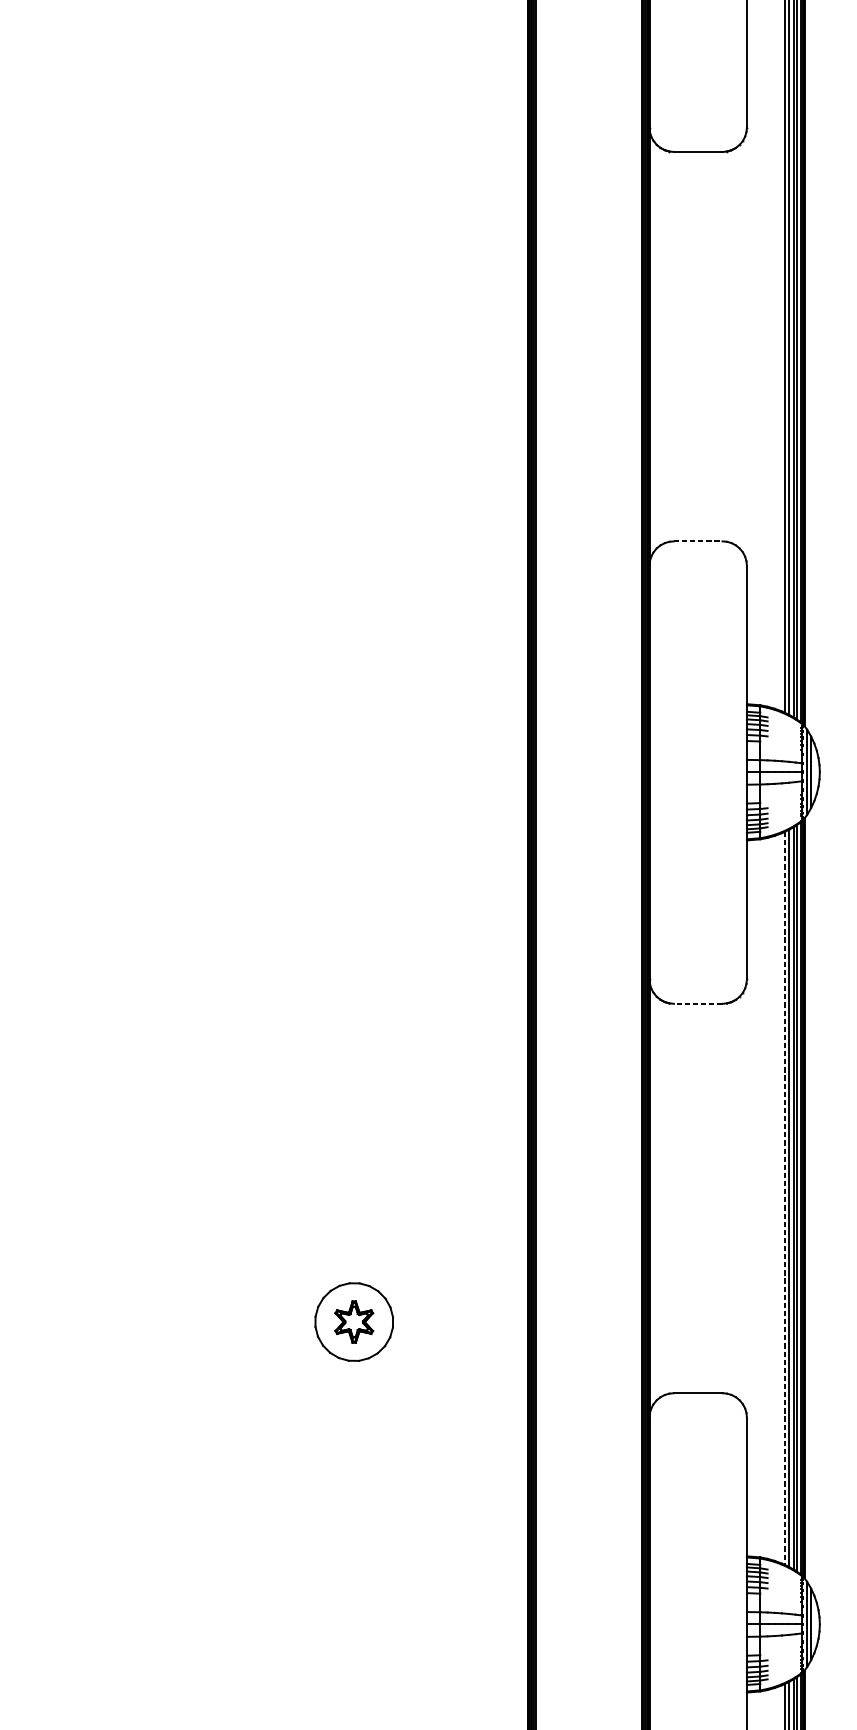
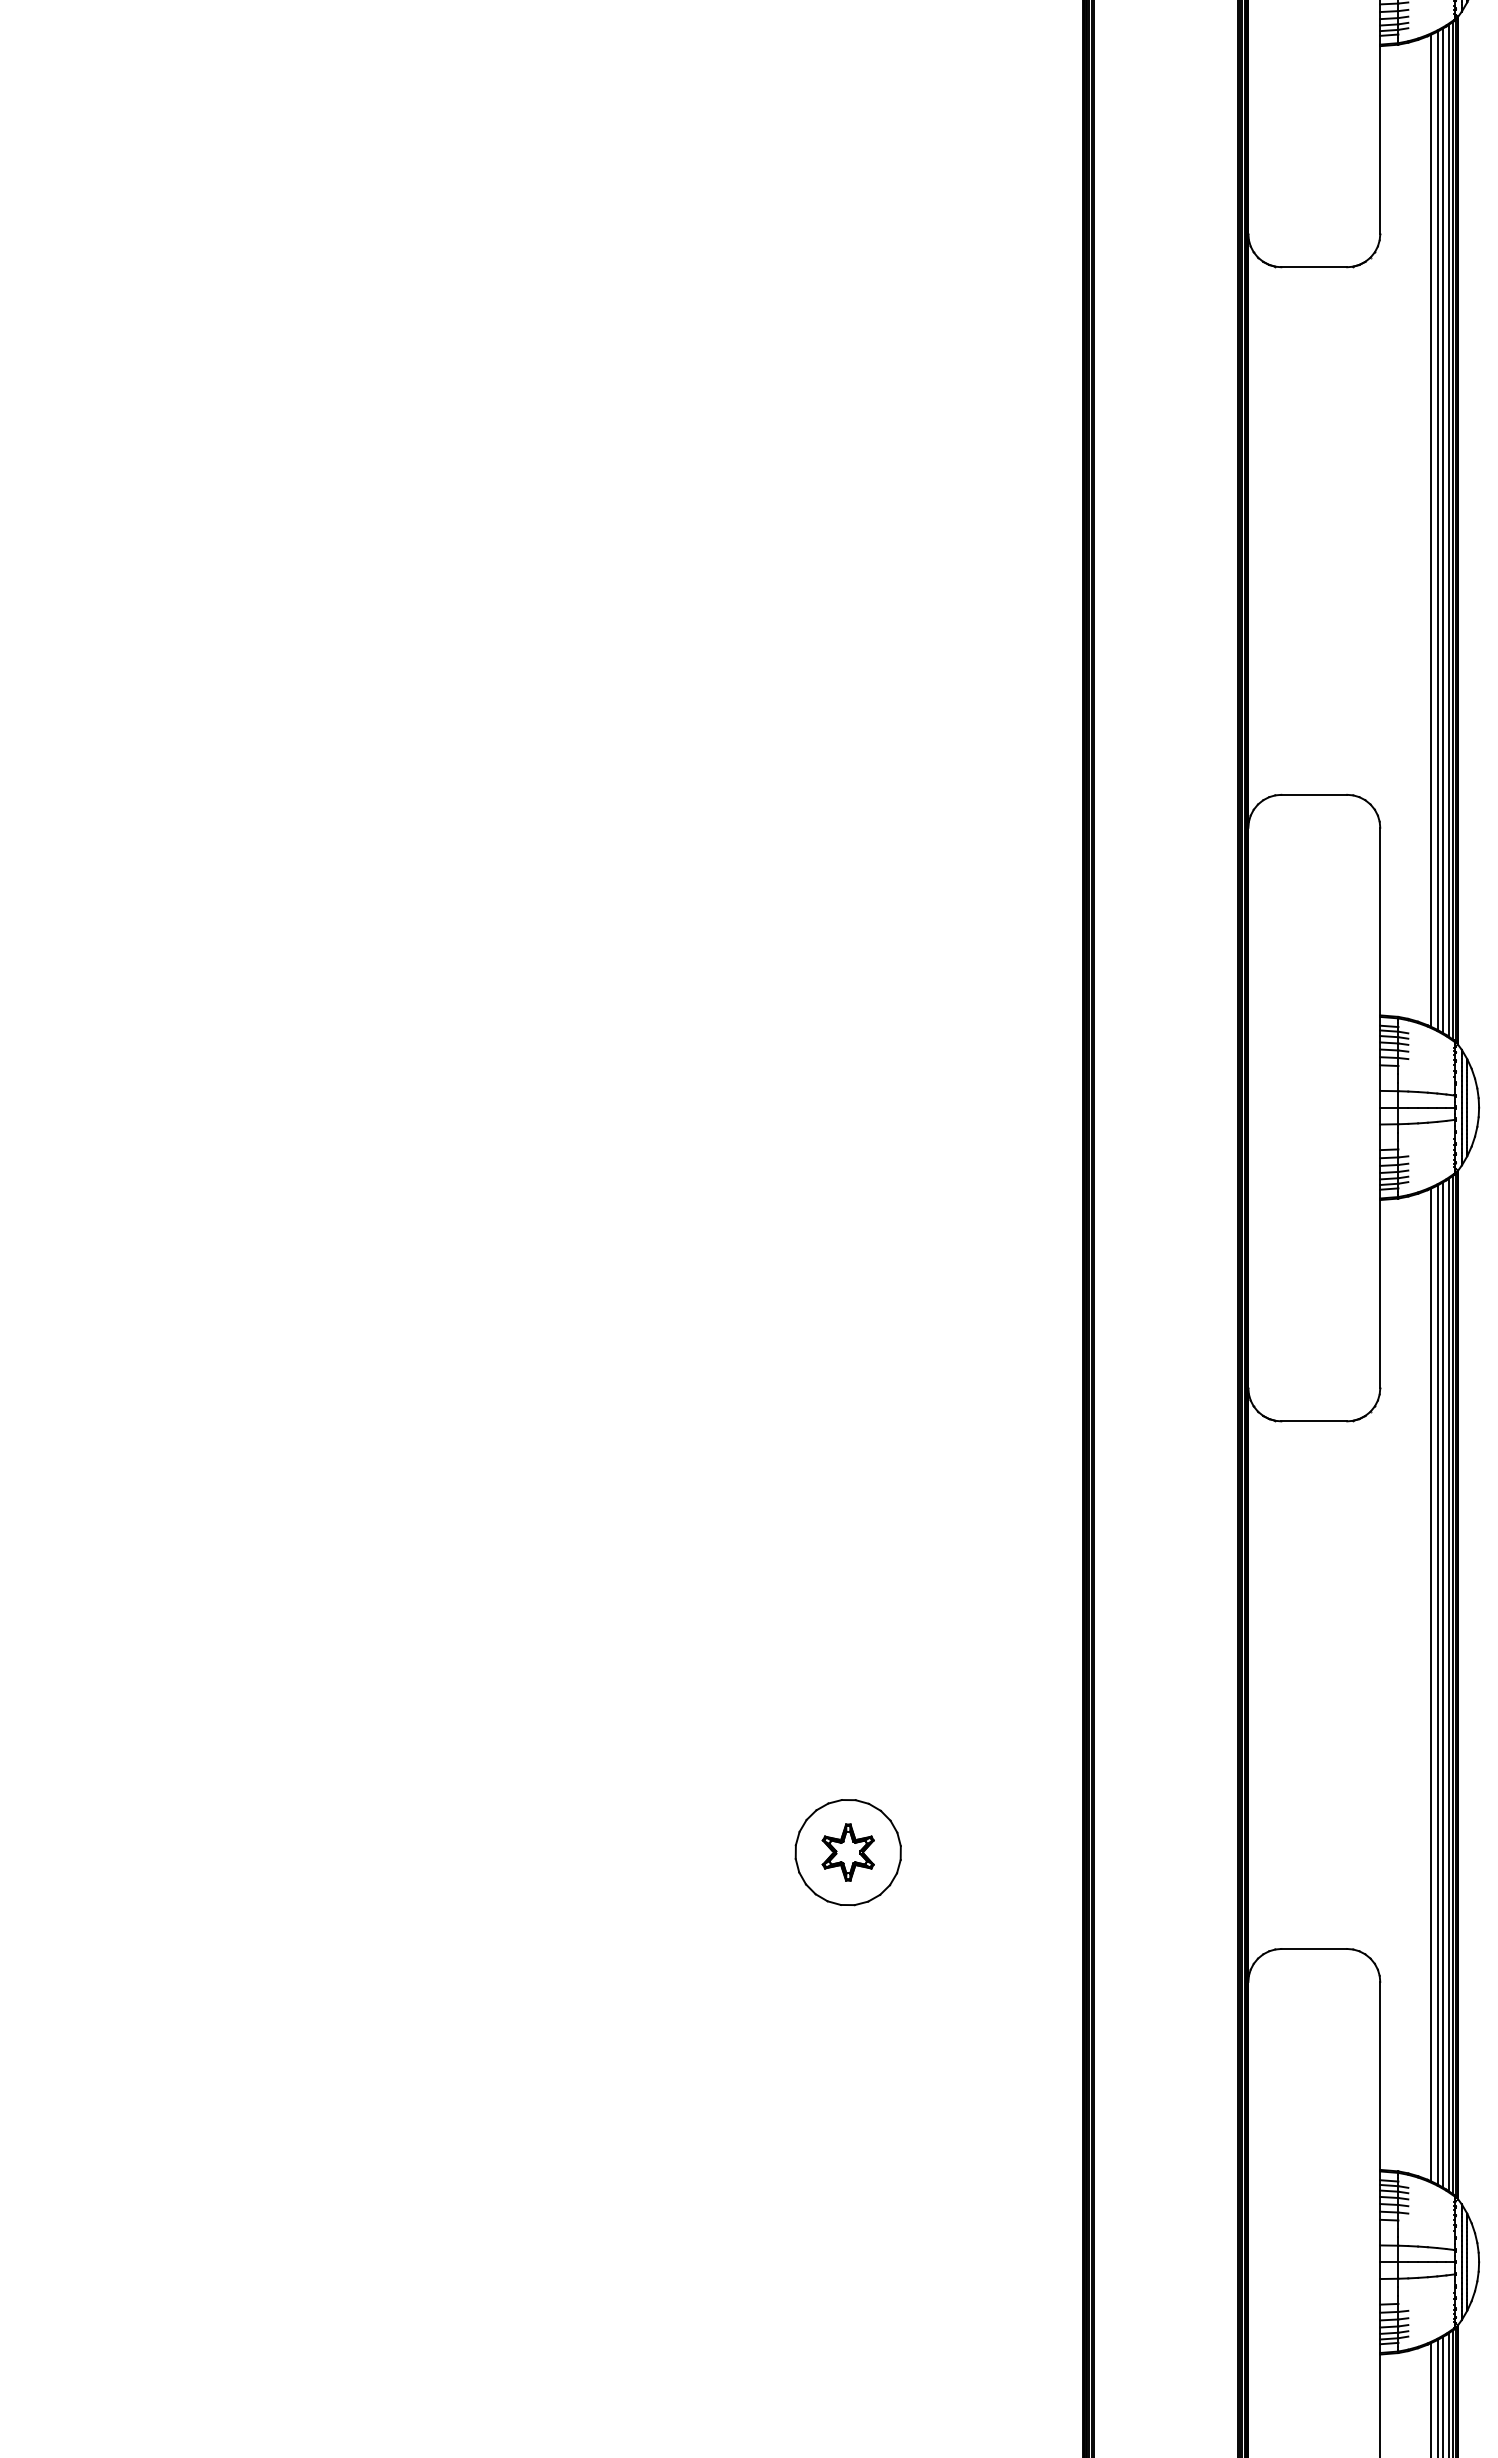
line: (698, 541) -> (1314, 794), dashed -> solid
line: (698, 1003) -> (1314, 1421), dashed -> solid
line: (784, 1198) -> (1431, 1684), dashed -> solid

